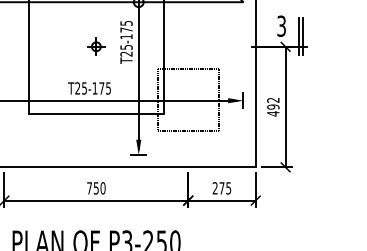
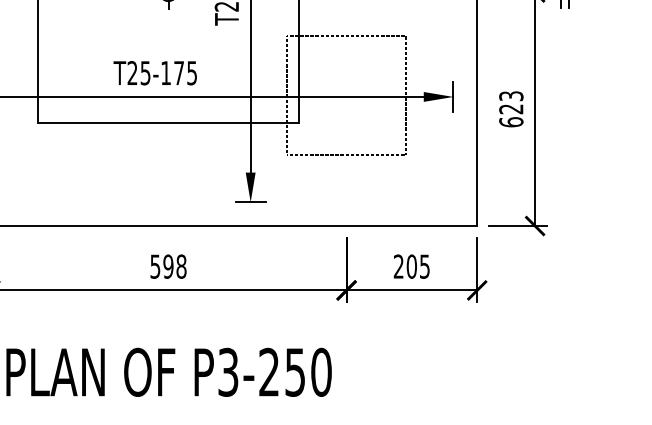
text: (273, 106) -> (511, 108), 492 -> 623
text: (96, 188) -> (168, 266), 750 -> 598
text: (221, 188) -> (410, 266), 275 -> 205

